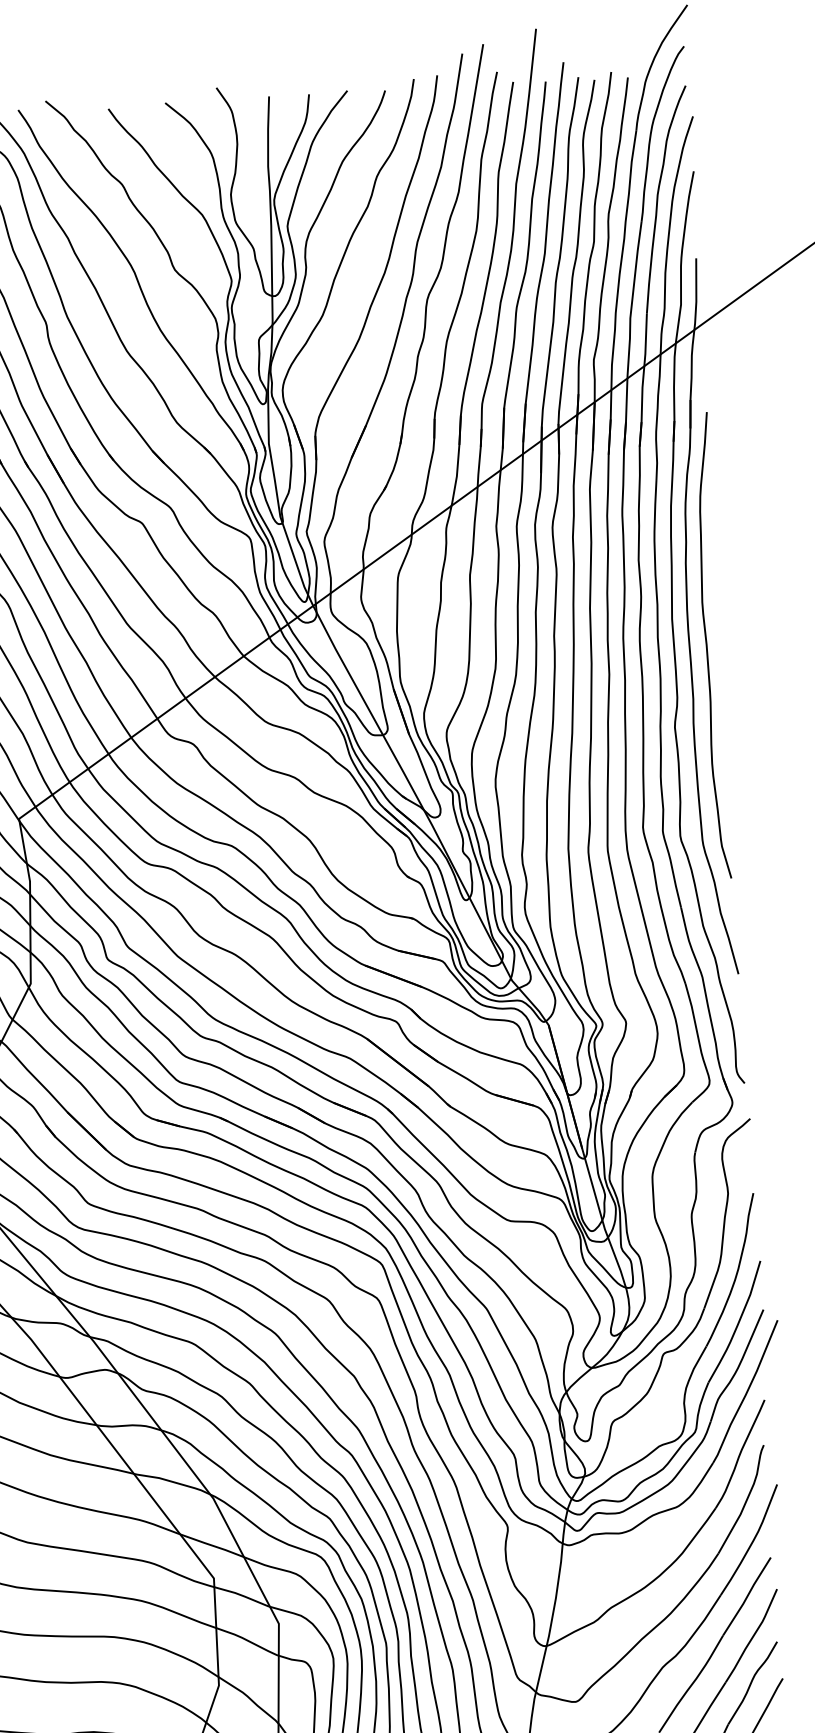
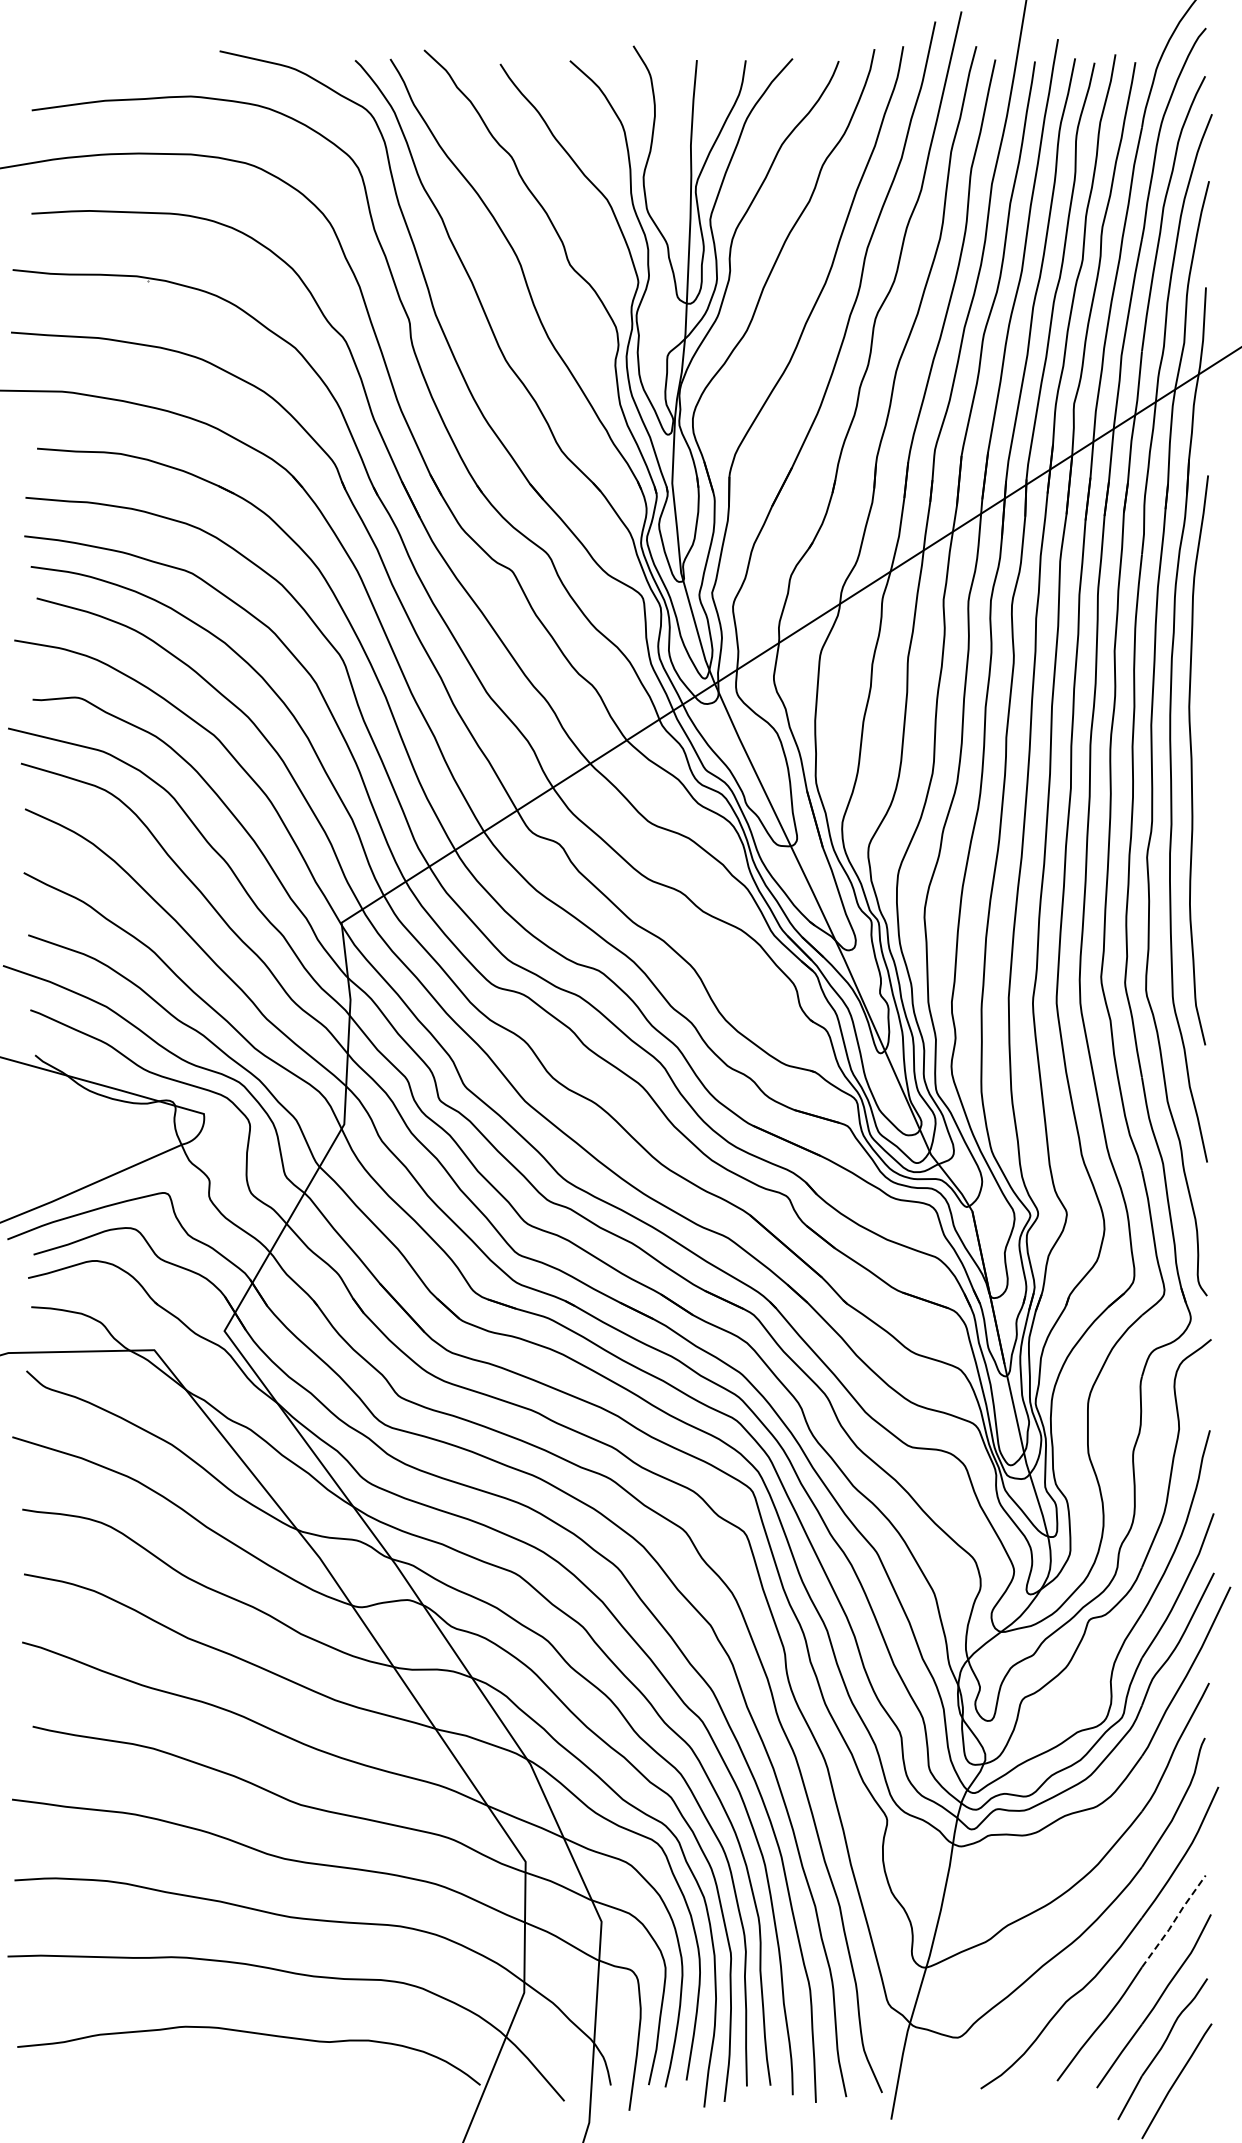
line: (747, 1595) -> (1174, 1920), solid -> dashed

